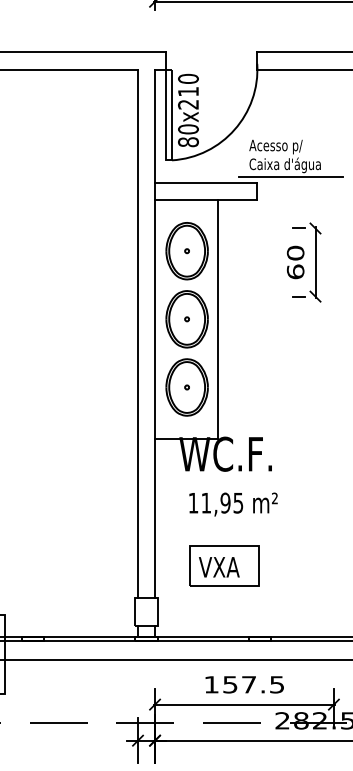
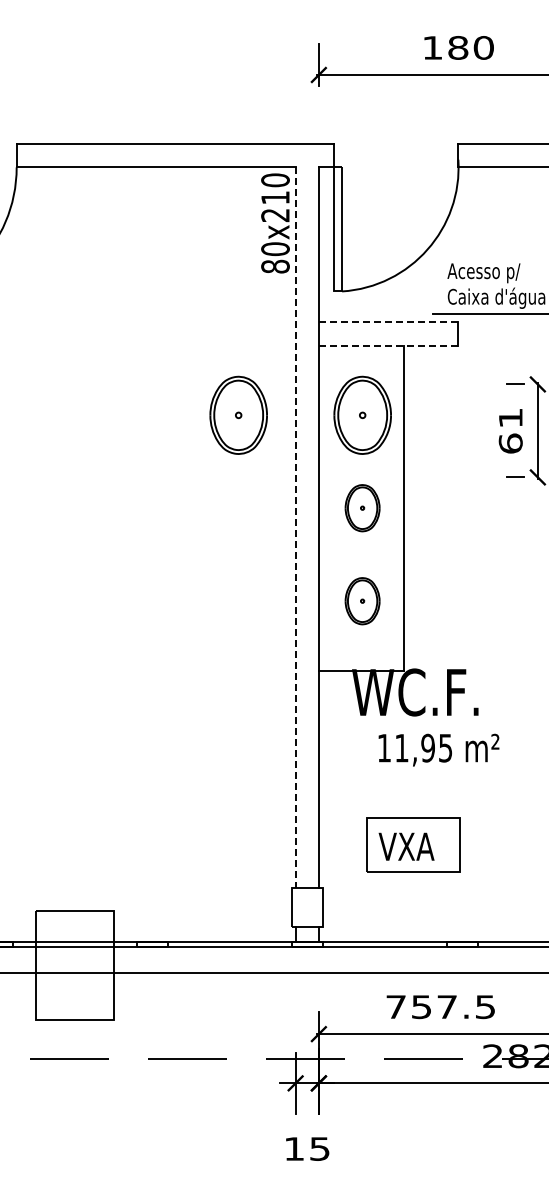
text: (188, 110) -> (275, 223), moved
line: (206, 183) -> (388, 322), solid -> dashed
line: (206, 199) -> (388, 345), solid -> dashed
part: (96, 250) -> (238, 414), added
text: (295, 253) -> (510, 418), 60 -> 61
part: (187, 318) -> (362, 507), size x0.6
line: (137, 334) -> (295, 528), solid -> dashed
part: (187, 386) -> (362, 600), size x0.6
text: (233, 504) -> (438, 749), moved
text: (211, 684) -> (395, 1006), 157.5 -> 757.5

